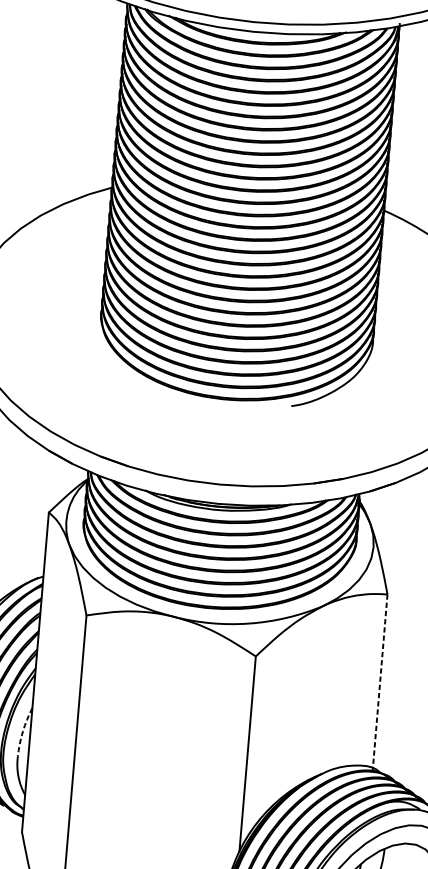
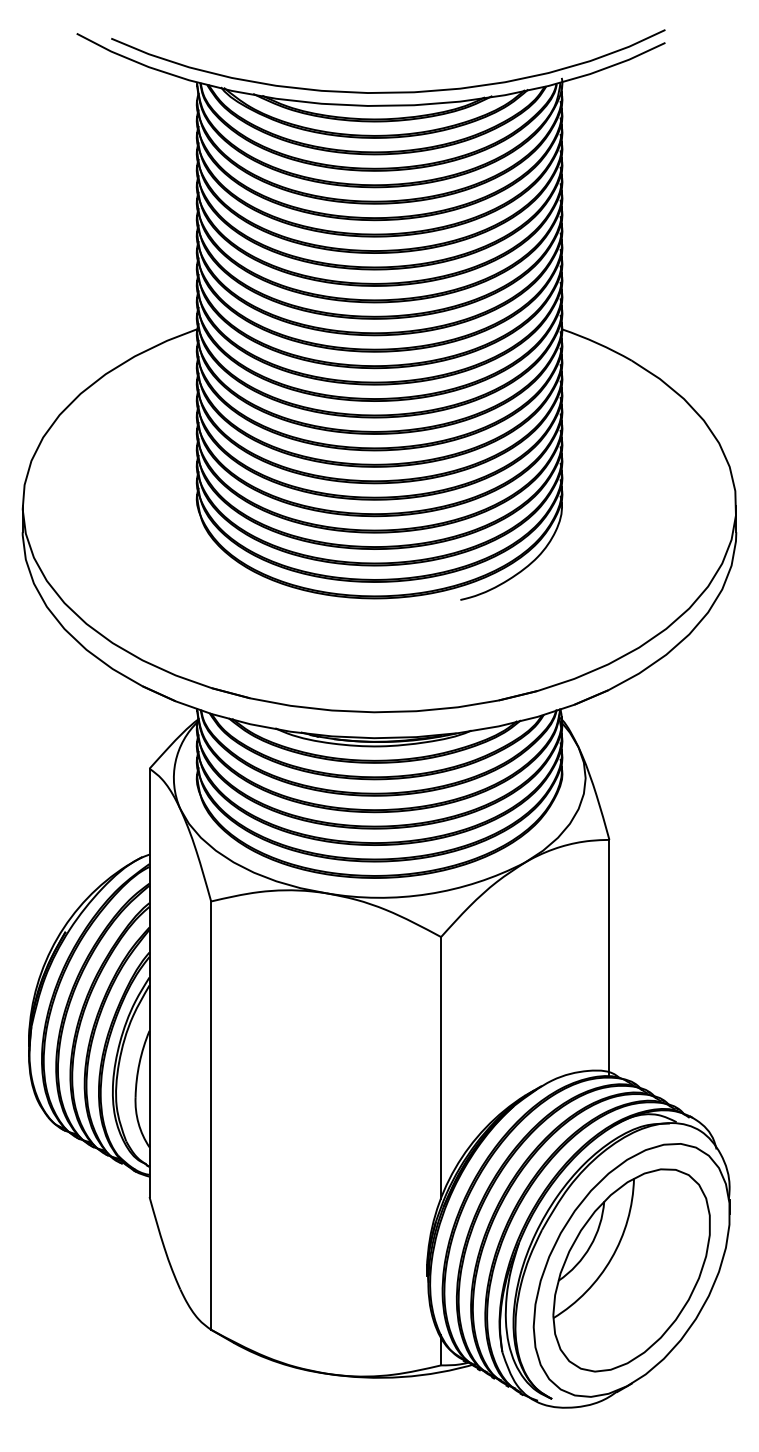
line: (380, 682) -> (609, 957), dashed -> solid
arc: (22, 731) -> (139, 1063), dashed -> solid

